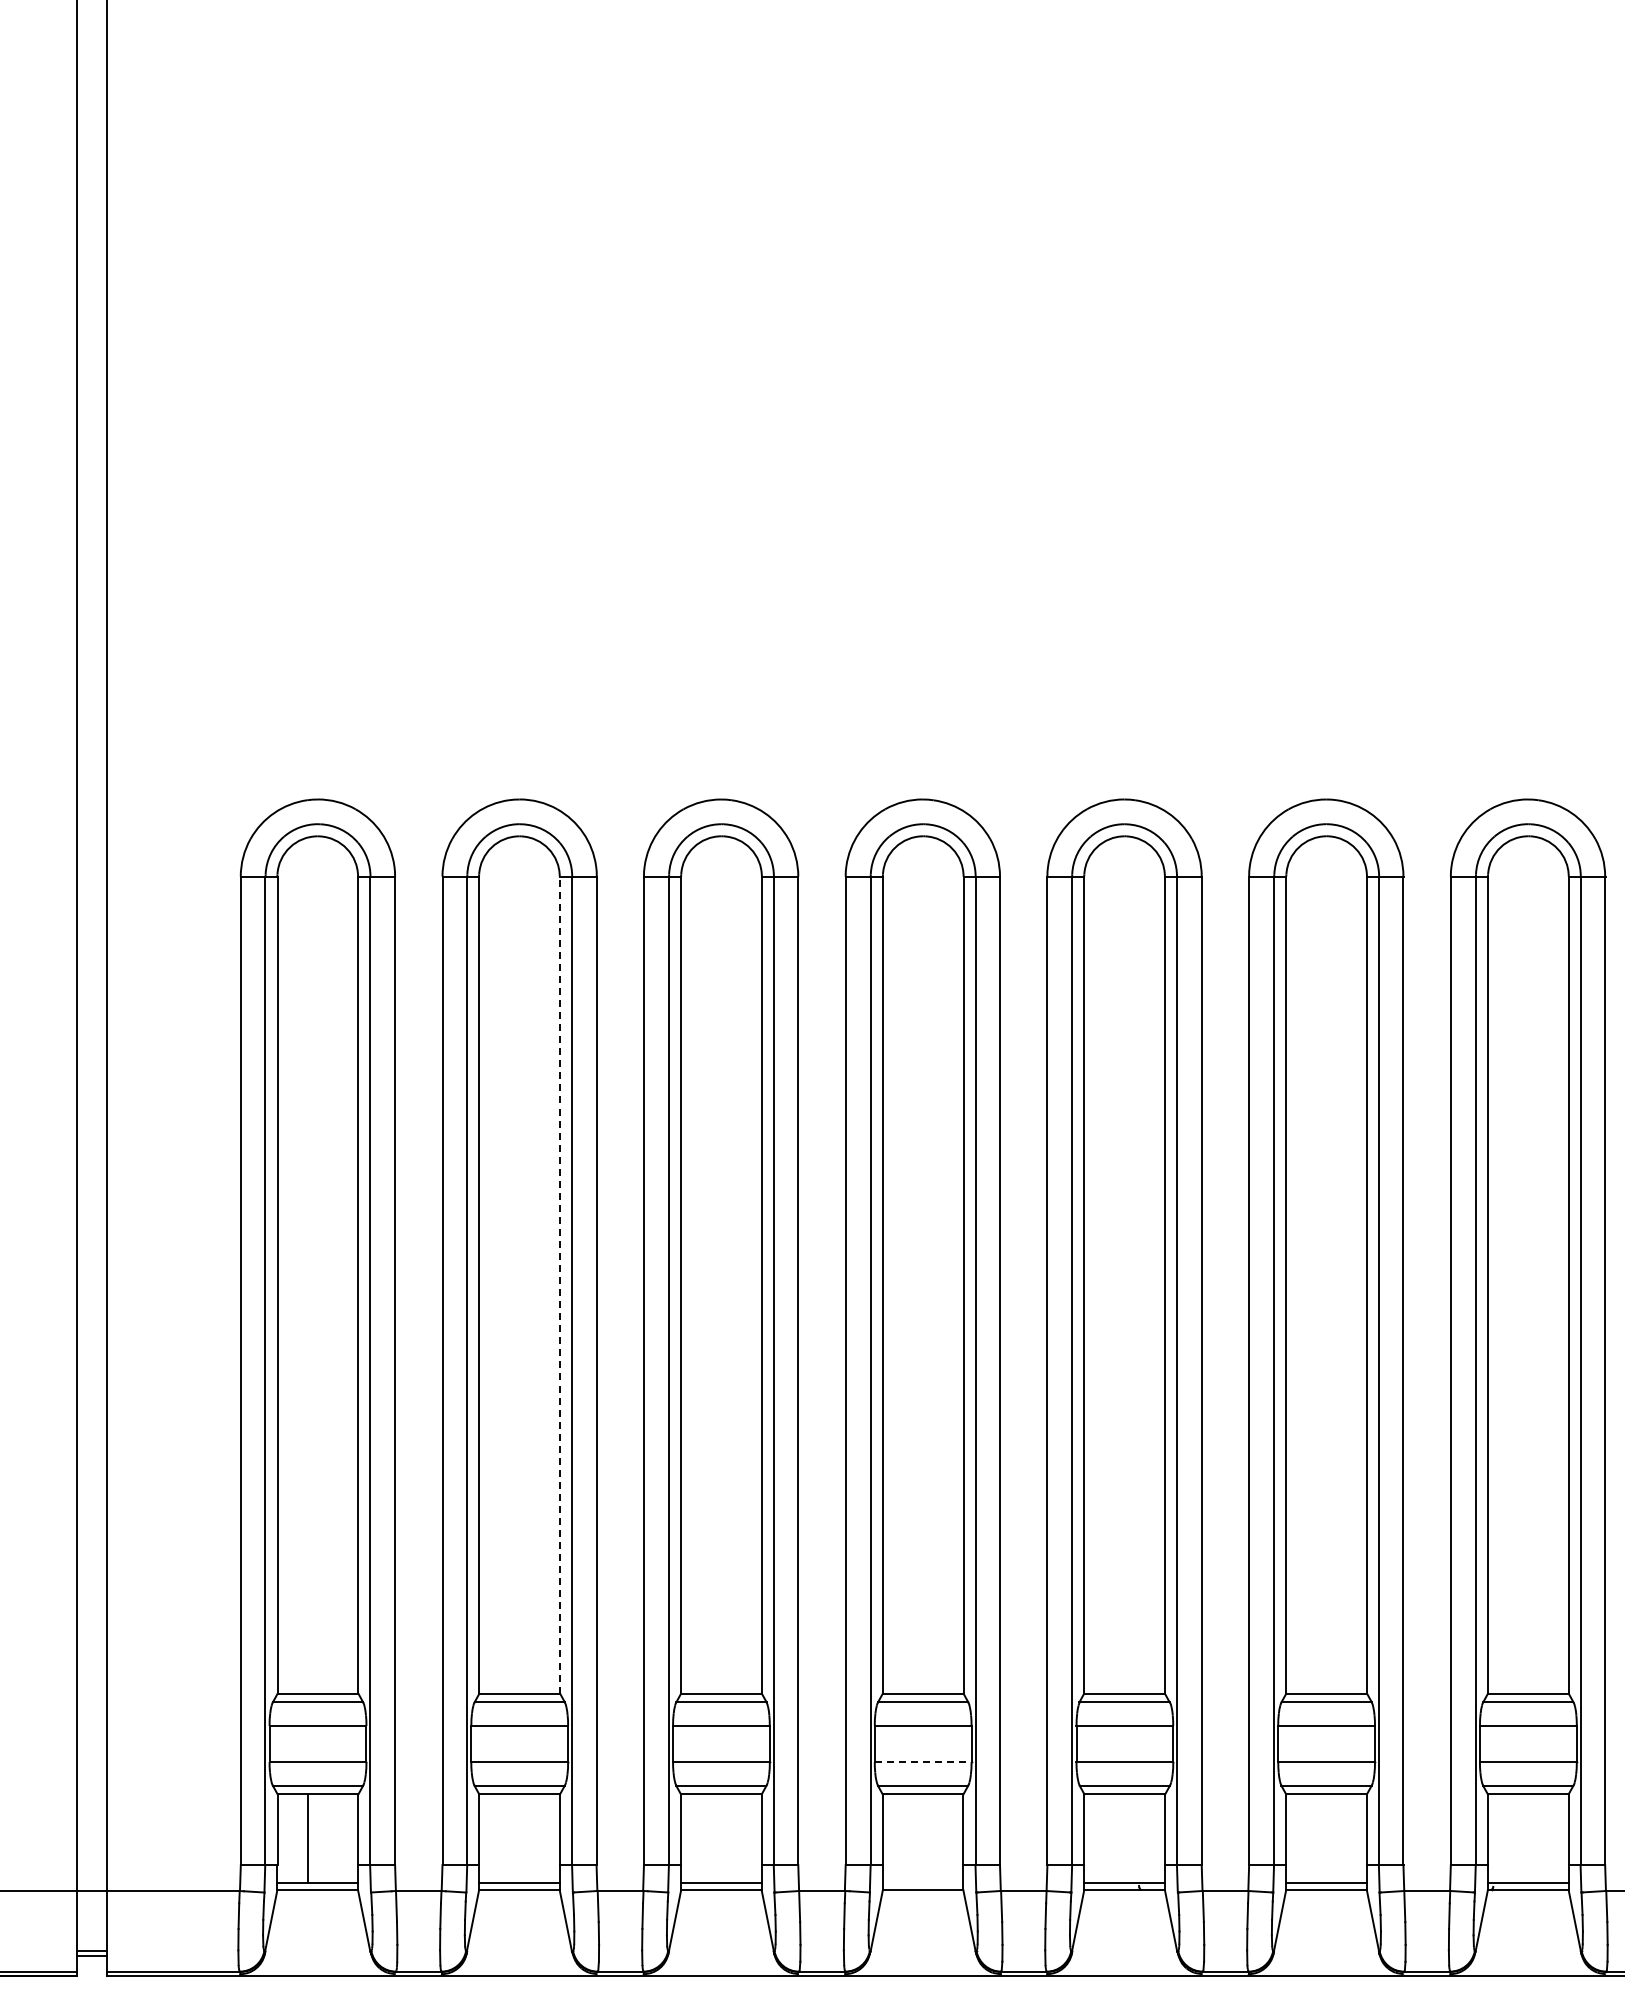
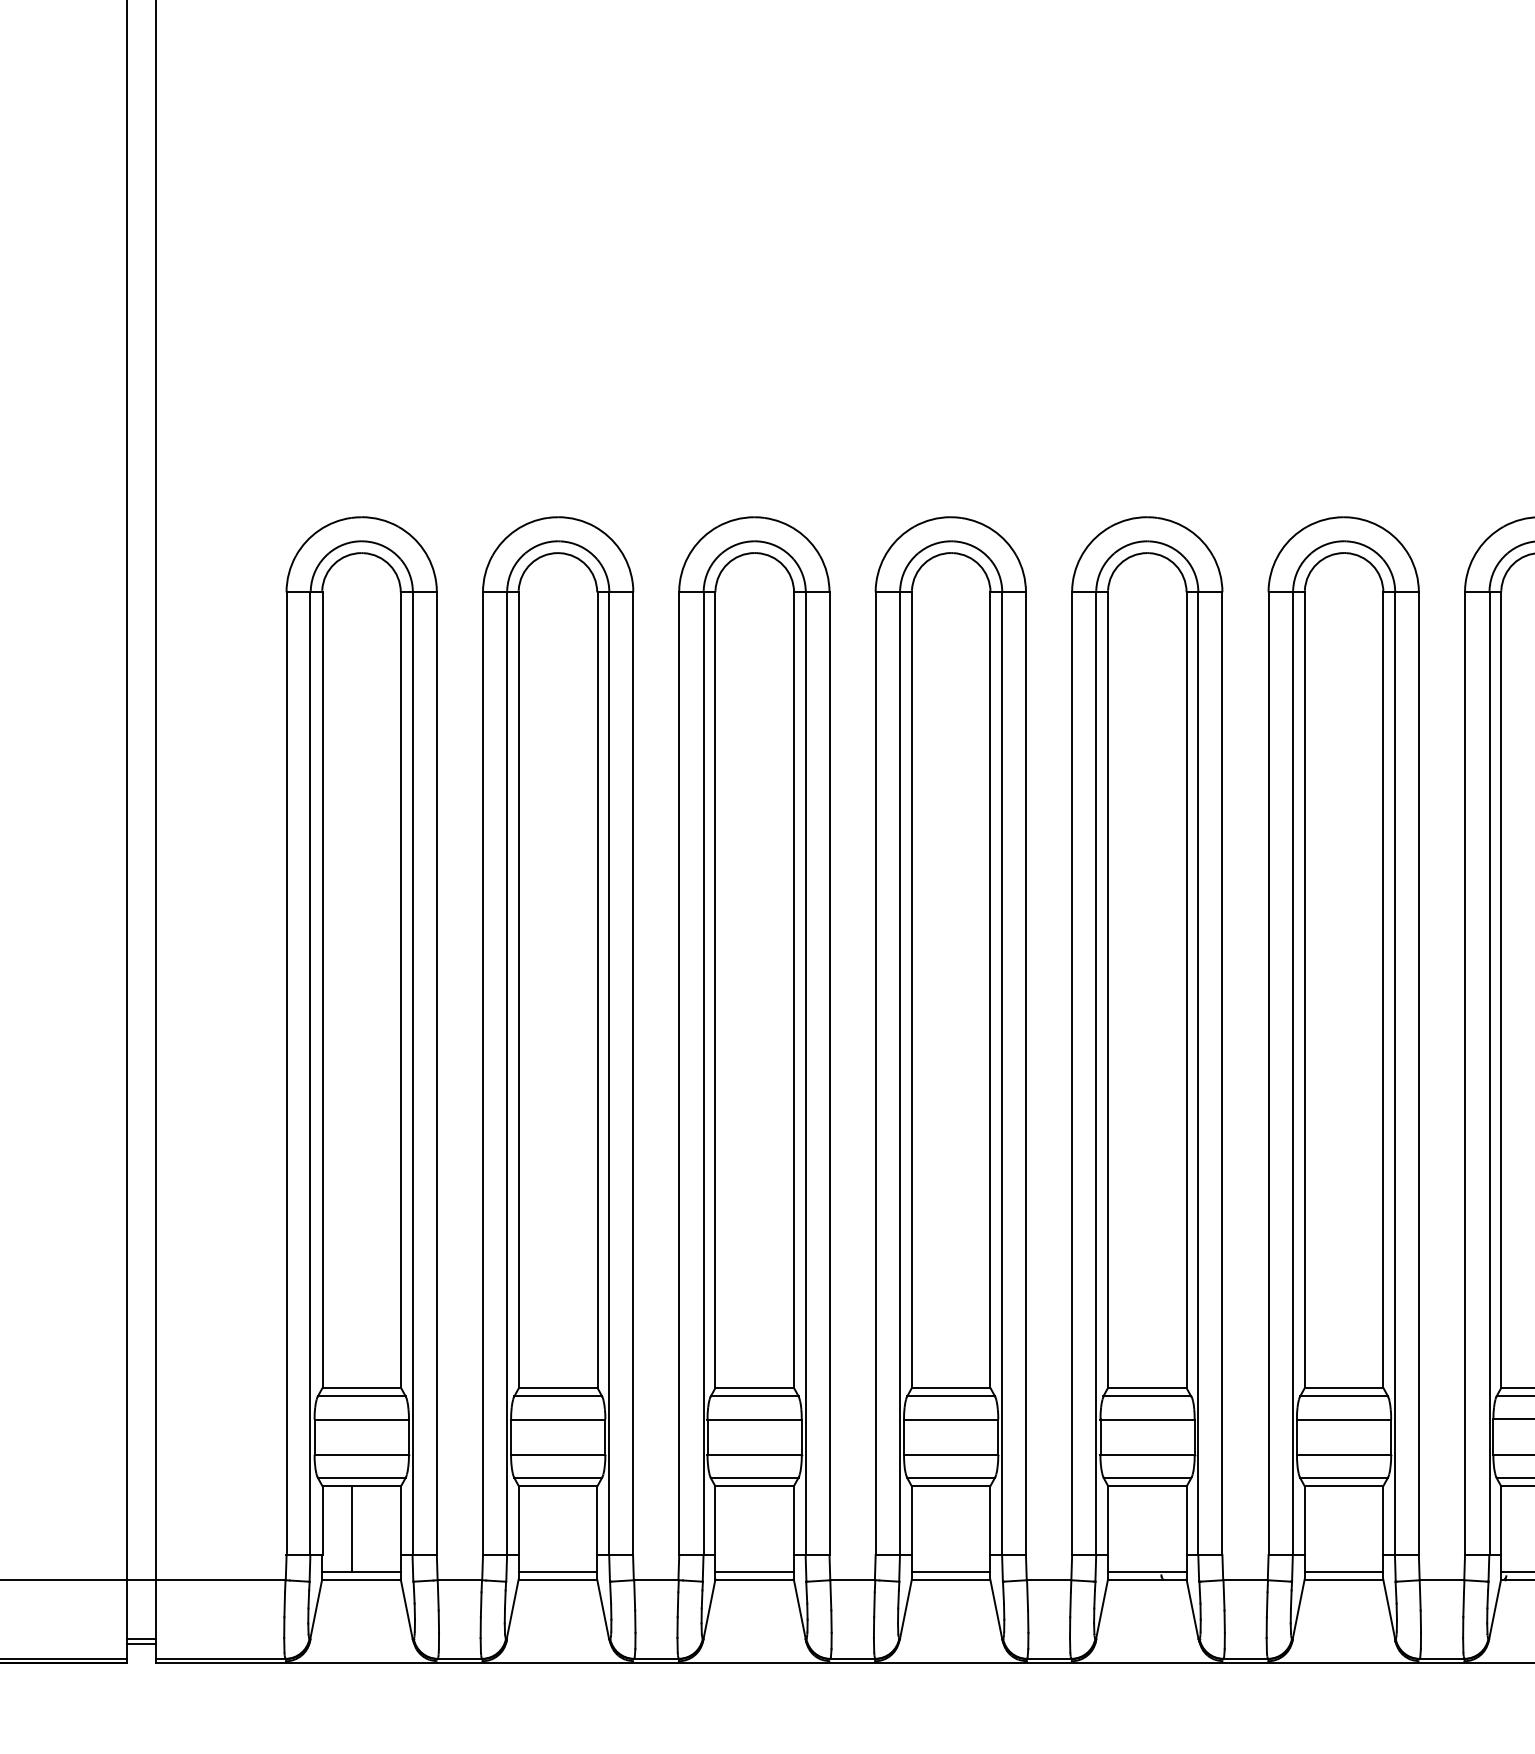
line: (560, 1284) -> (597, 989), dashed -> solid
line: (923, 1762) -> (951, 1455), dashed -> solid
line: (922, 1882) -> (950, 1571), added

